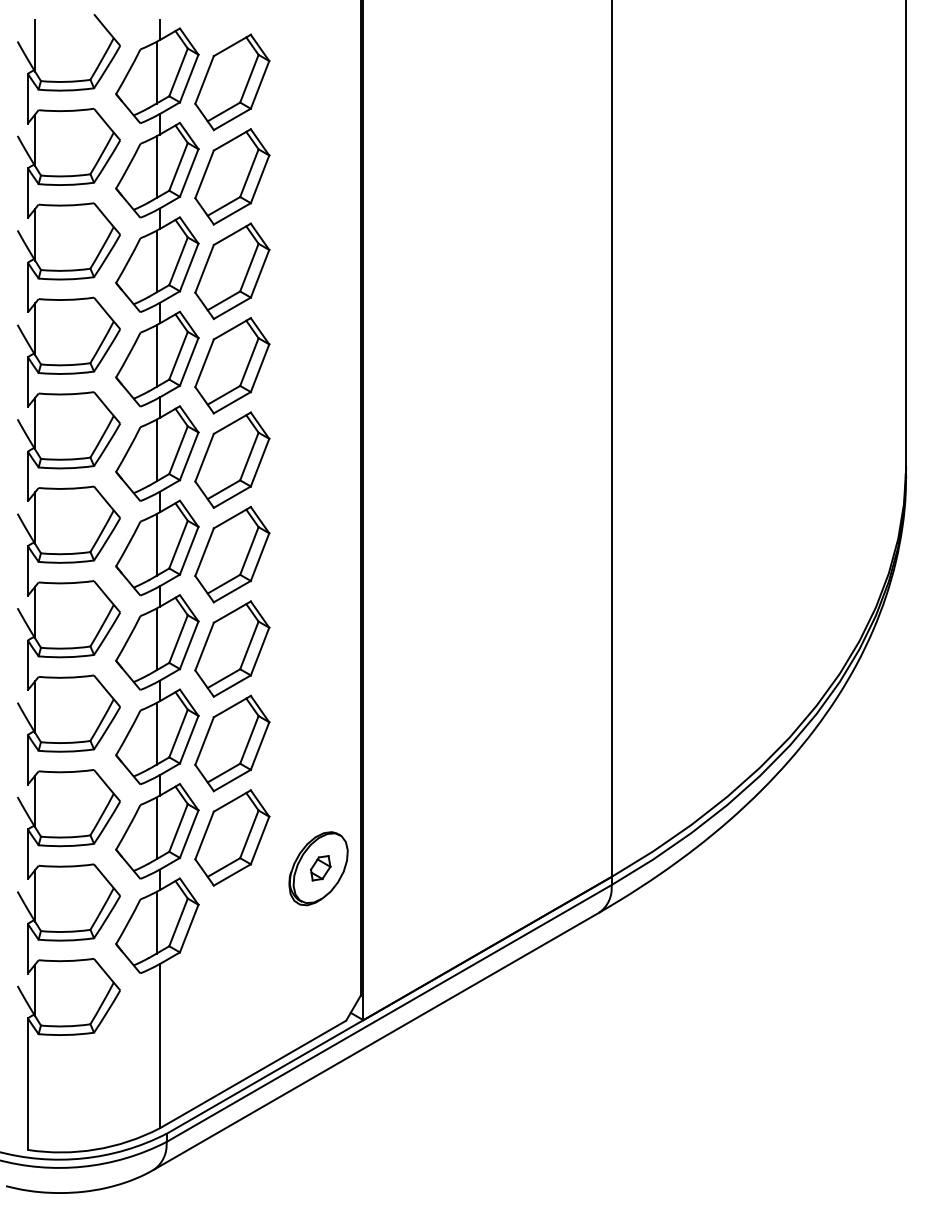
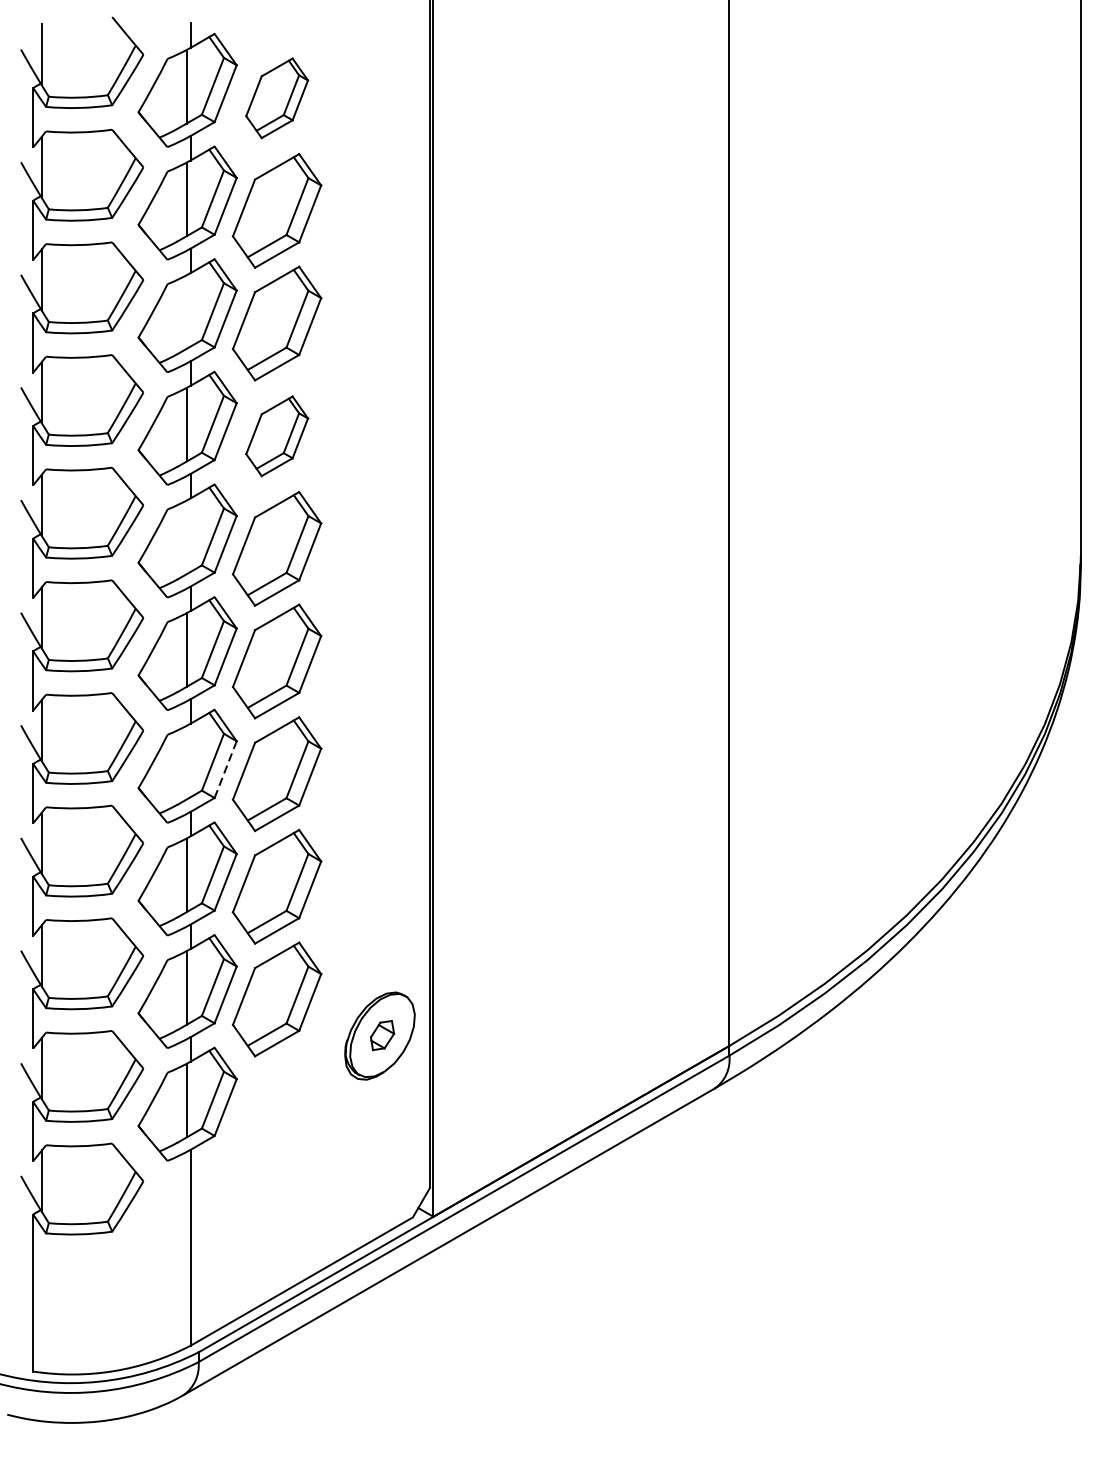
part: (232, 82) -> (277, 98), size x0.7
line: (156, 261) -> (186, 311), removed
part: (232, 365) -> (277, 435), size x0.7
line: (156, 450) -> (186, 537), removed
line: (156, 639) -> (186, 762), removed
line: (189, 645) -> (226, 769), solid -> dashed

